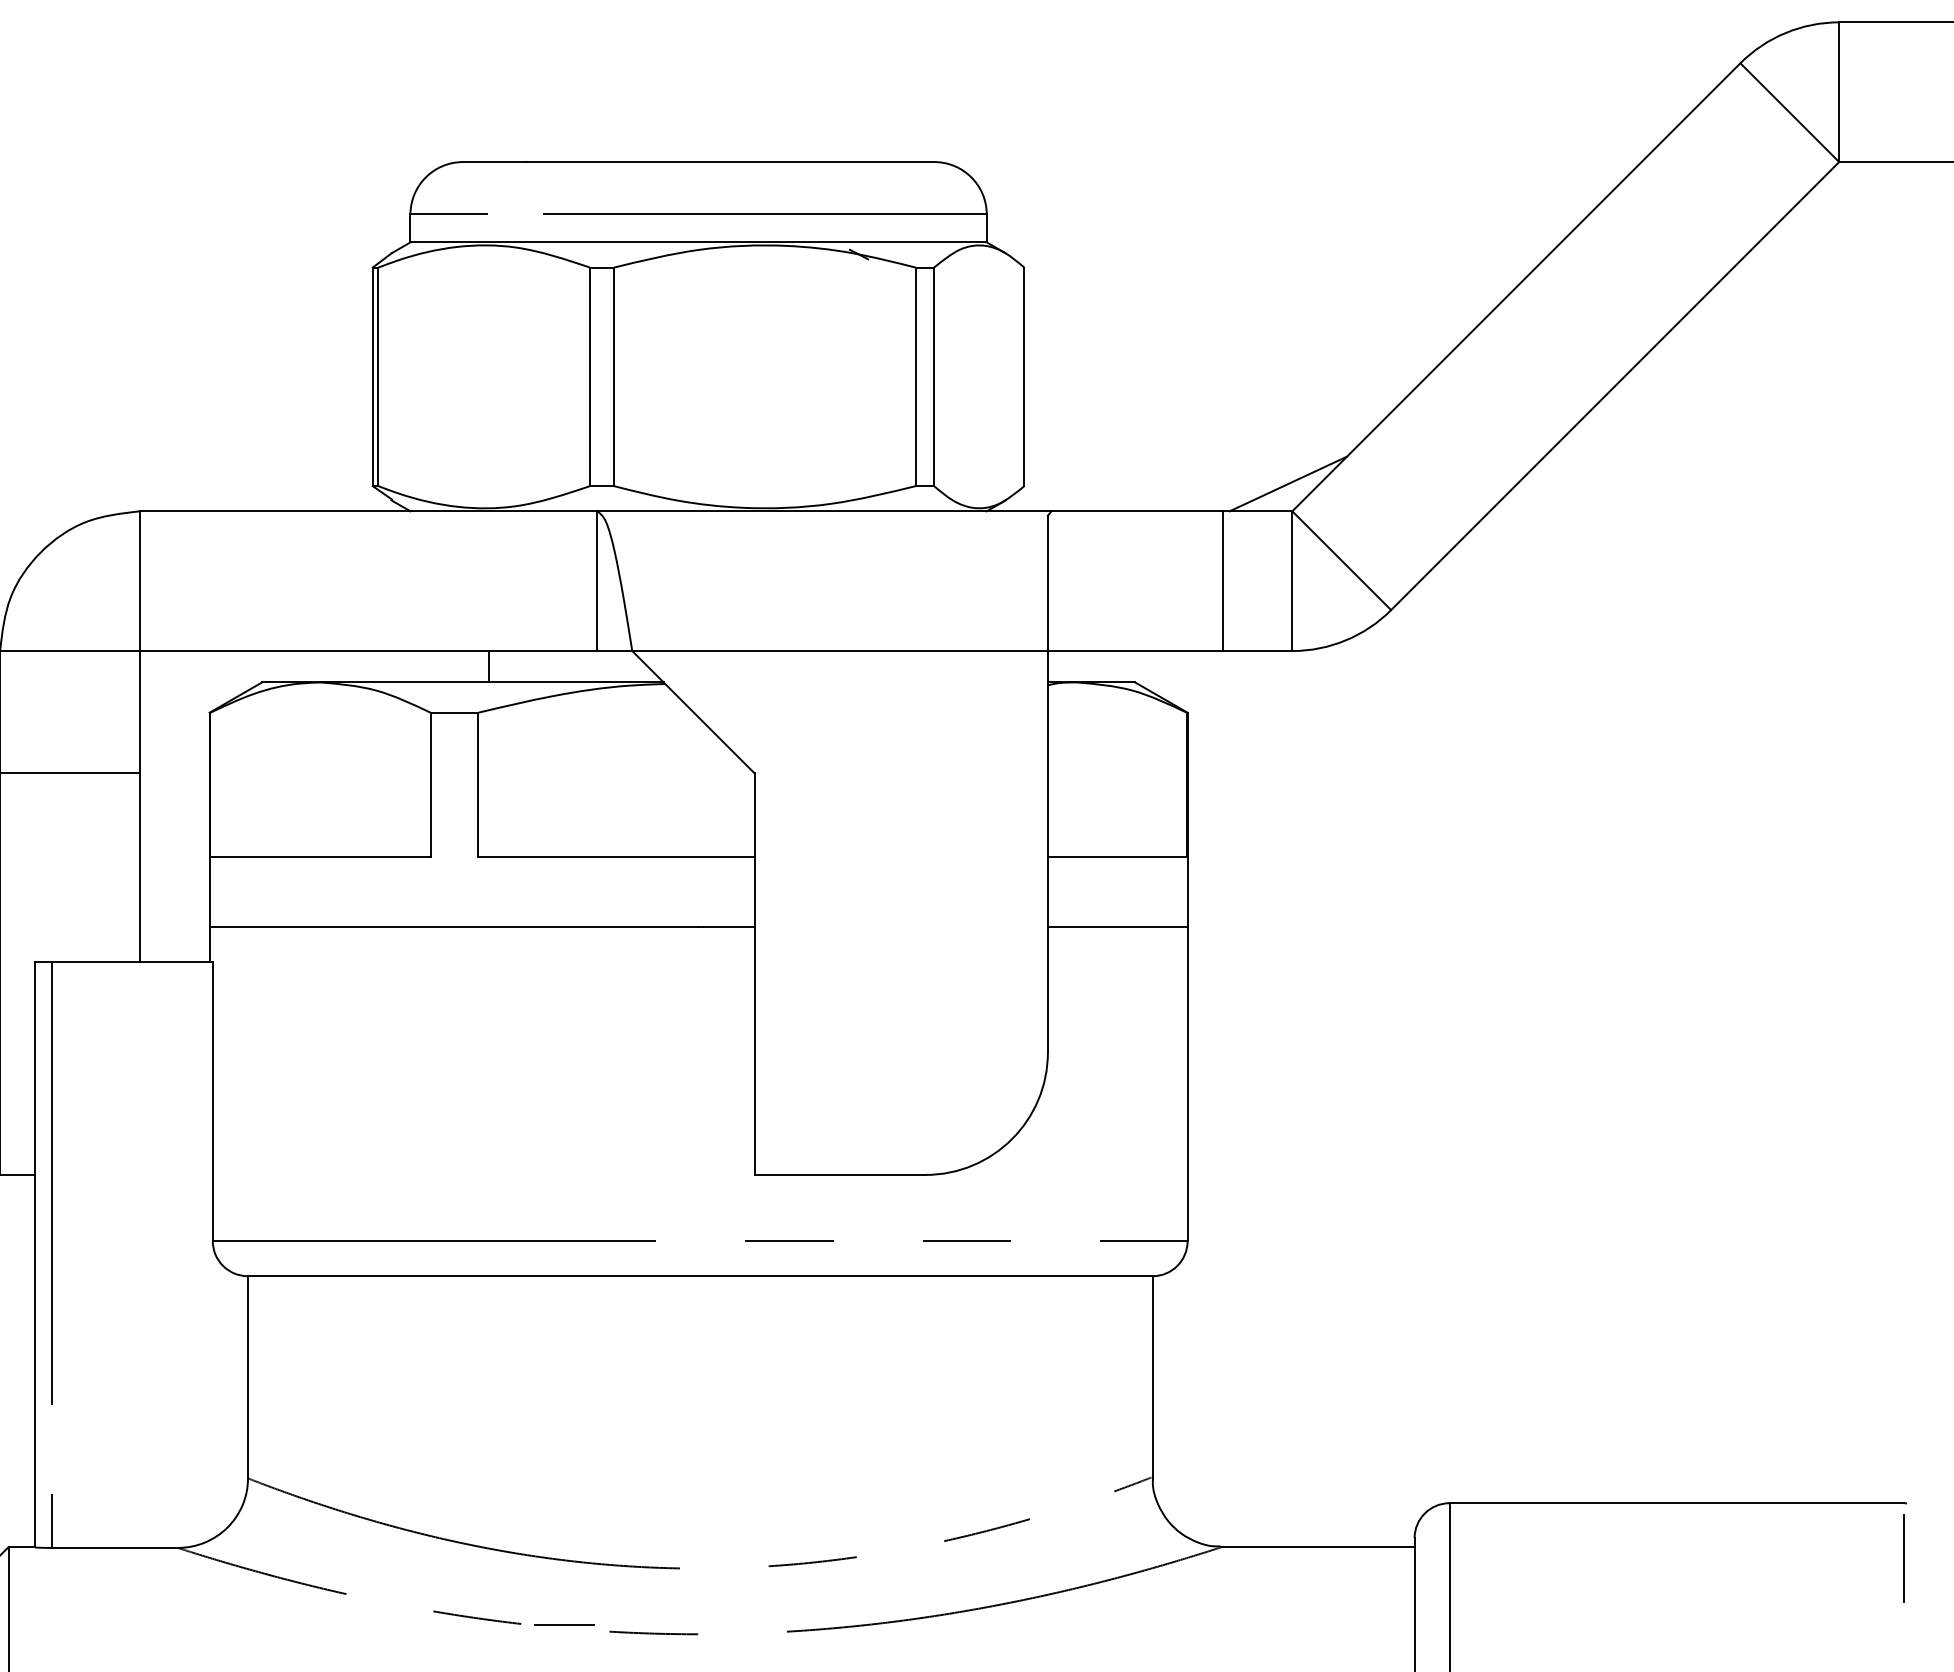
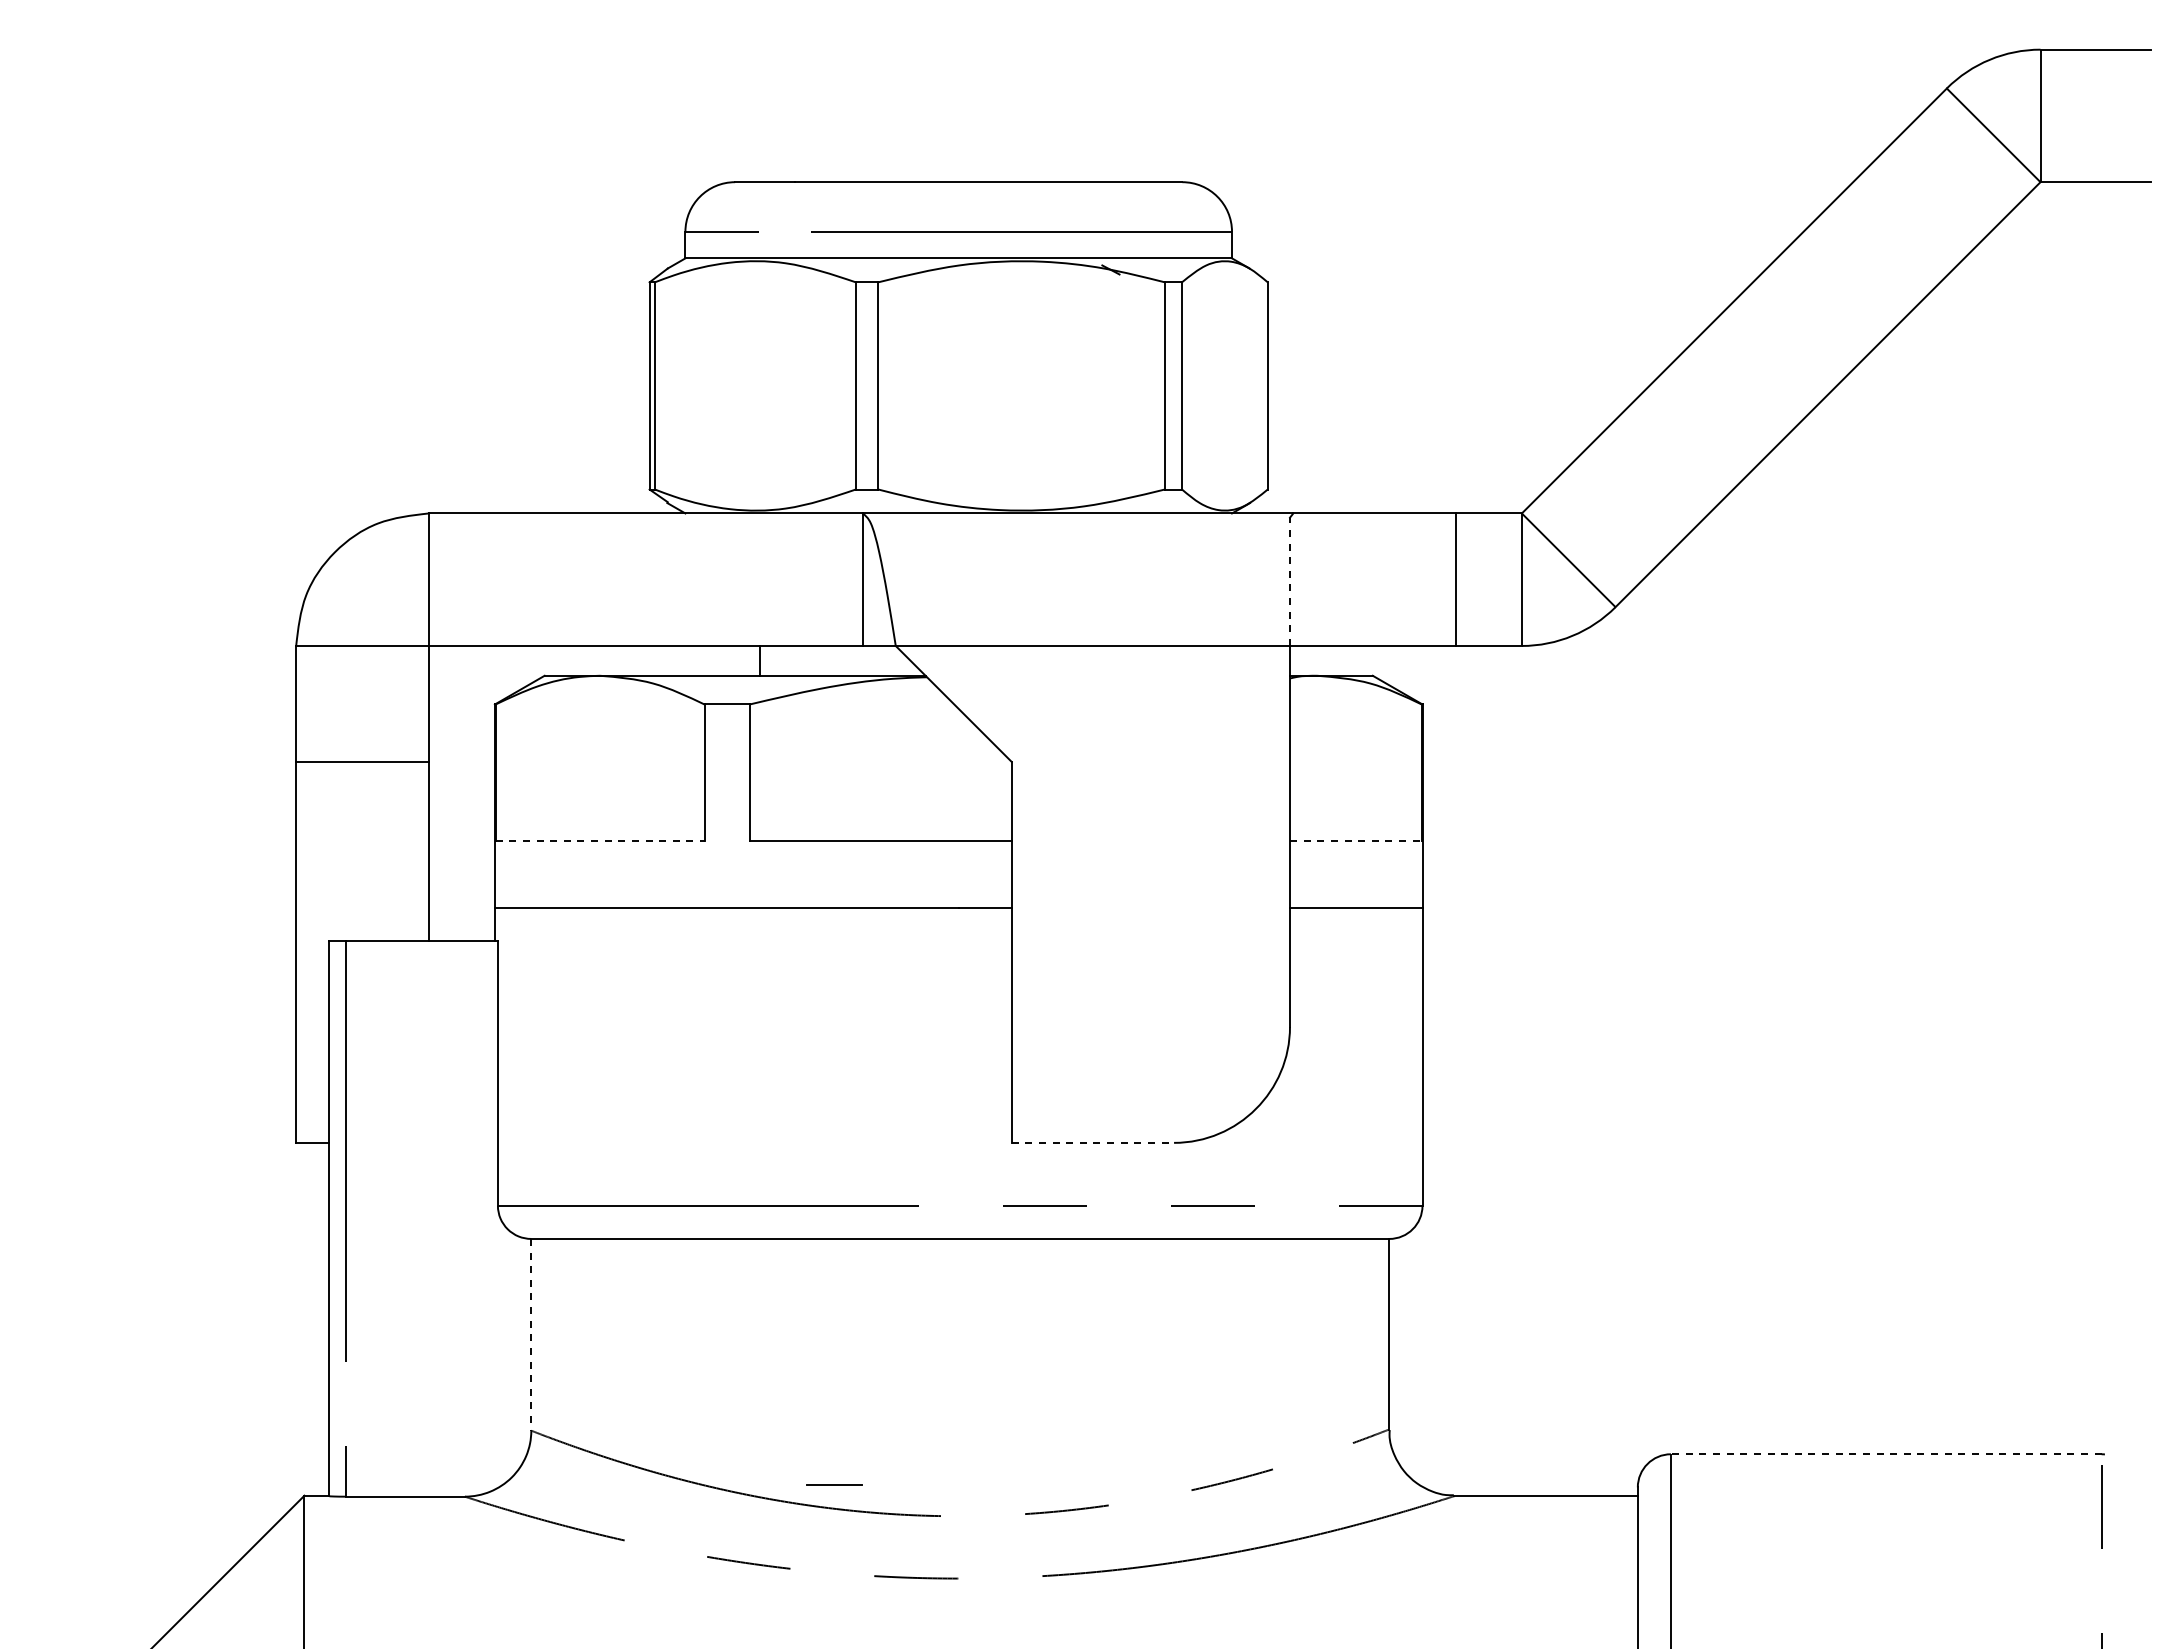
line: (1287, 483) -> (1517, 487), removed
line: (1047, 583) -> (1289, 581), solid -> dashed
line: (320, 857) -> (600, 841), solid -> dashed
line: (1116, 857) -> (1355, 841), solid -> dashed
line: (840, 1174) -> (1093, 1142), solid -> dashed
line: (248, 1376) -> (531, 1334), solid -> dashed
line: (1675, 1503) -> (1885, 1454), solid -> dashed
line: (564, 1624) -> (834, 1484), moved

